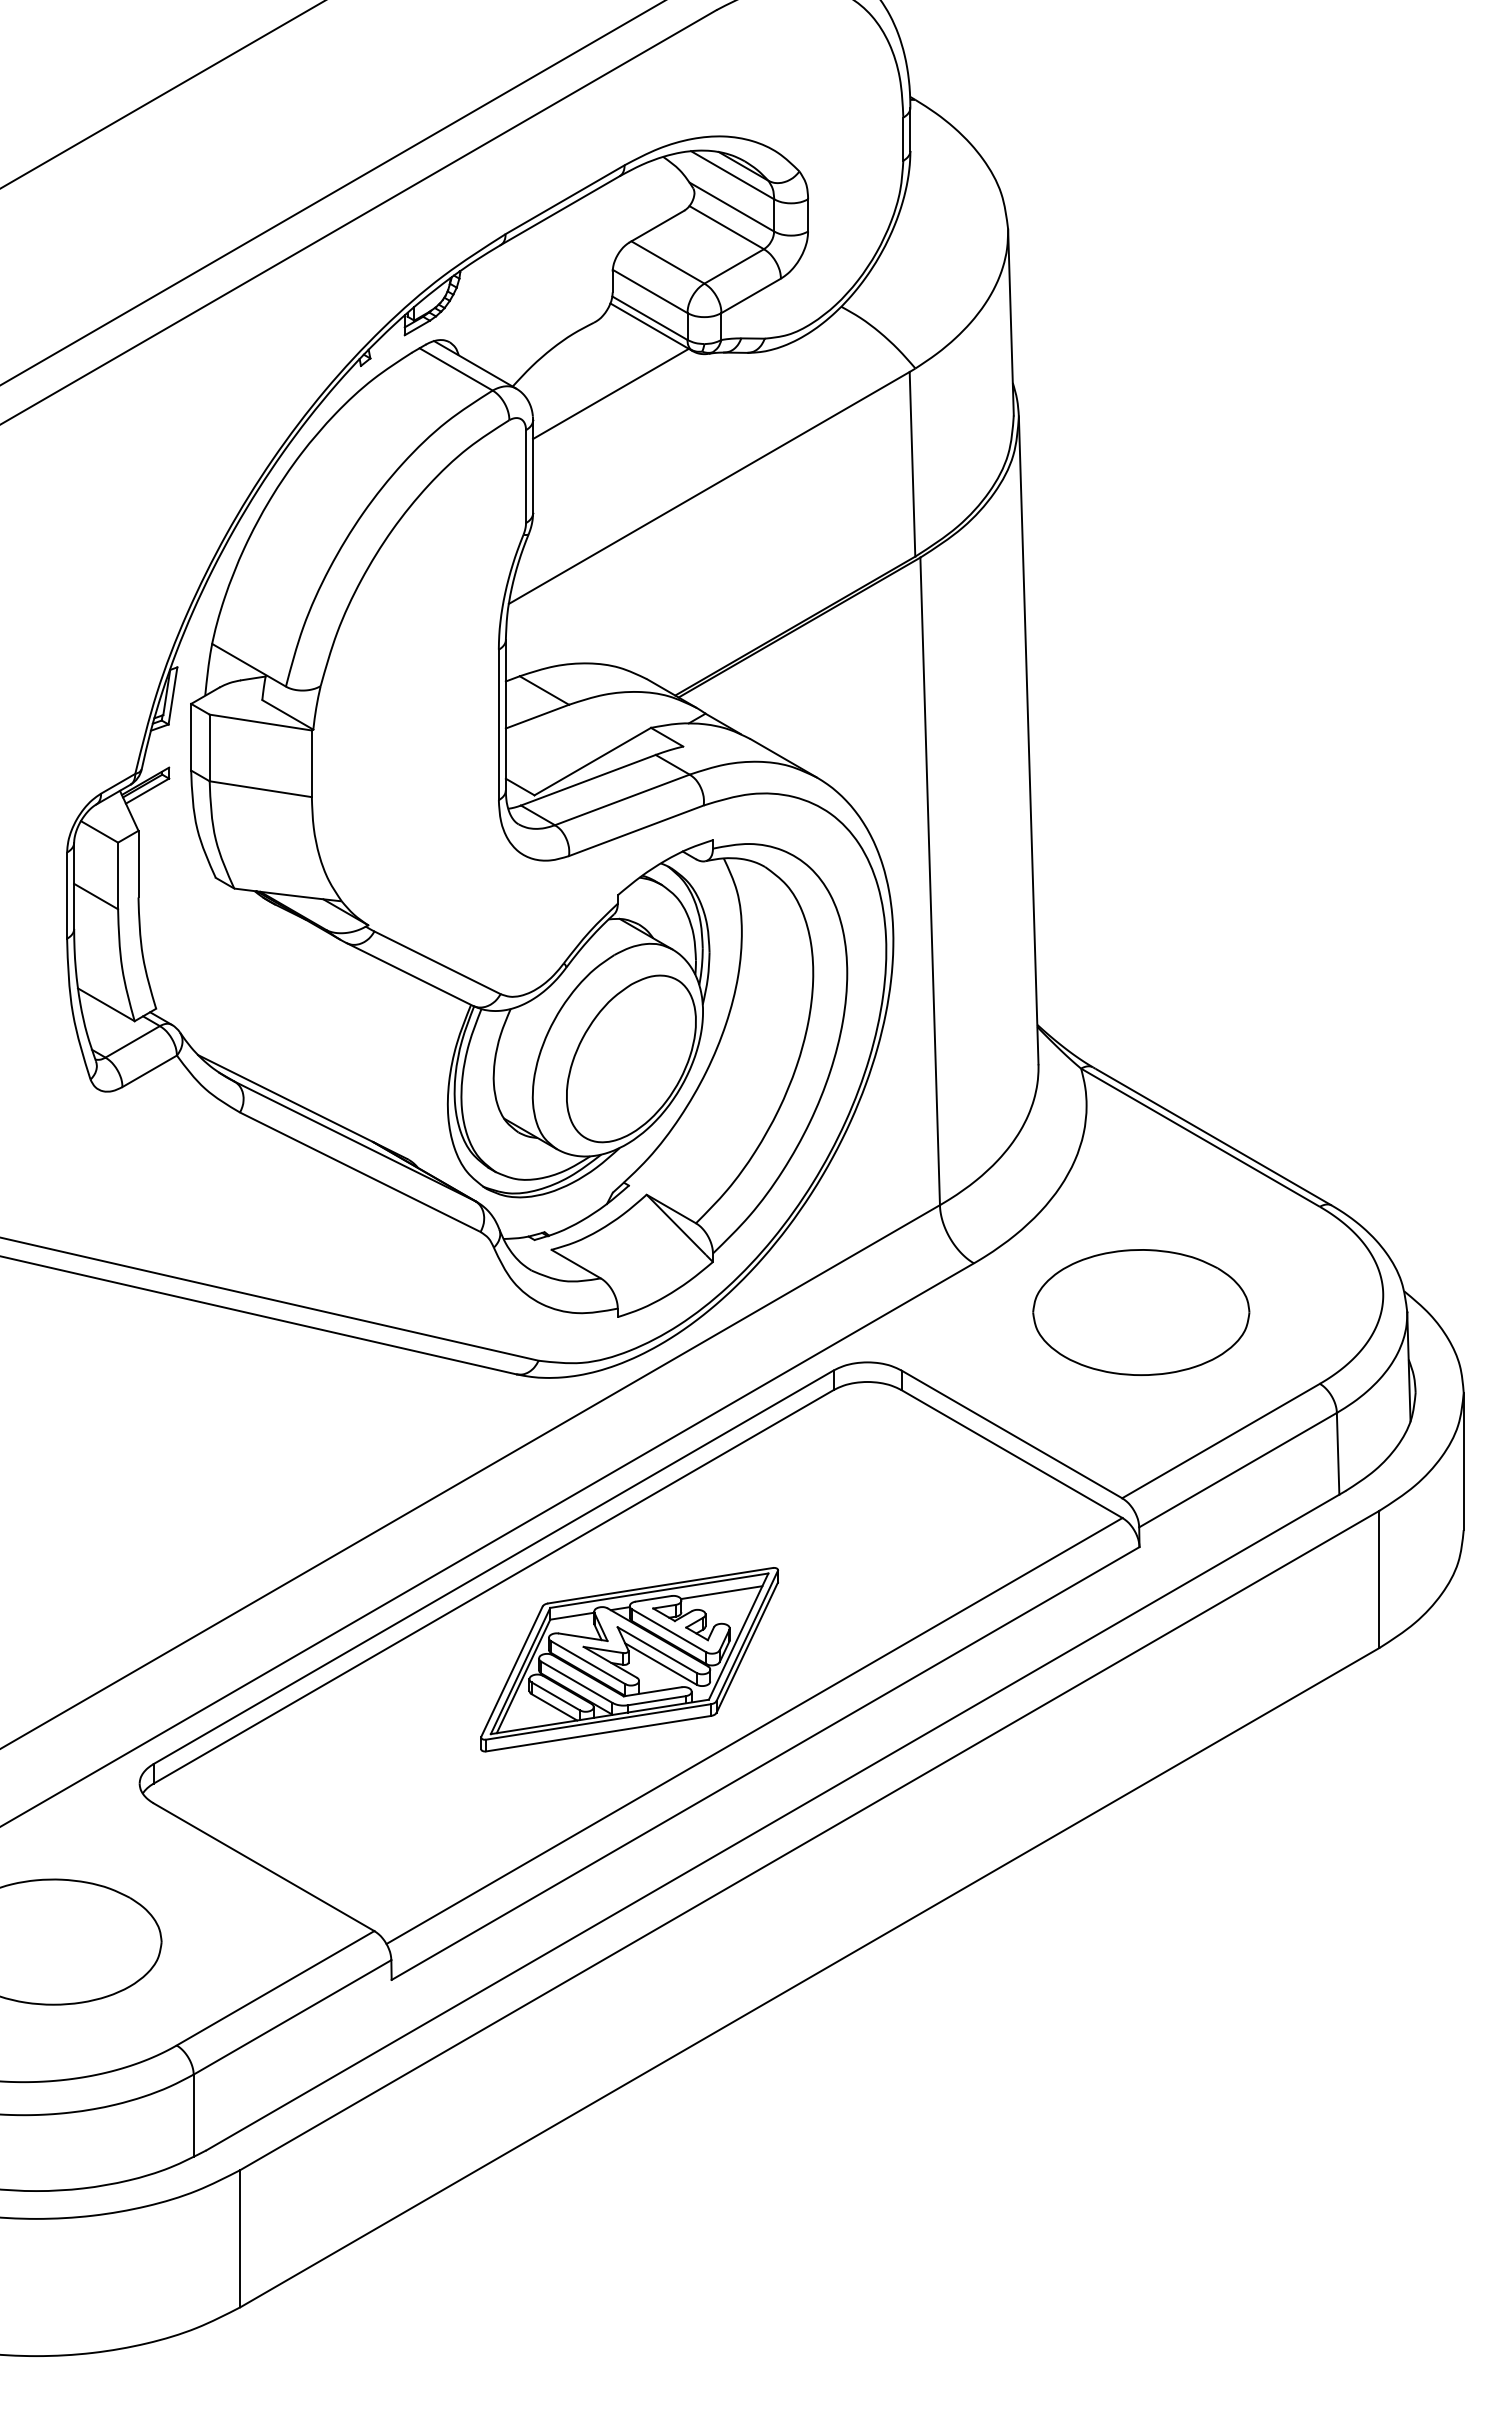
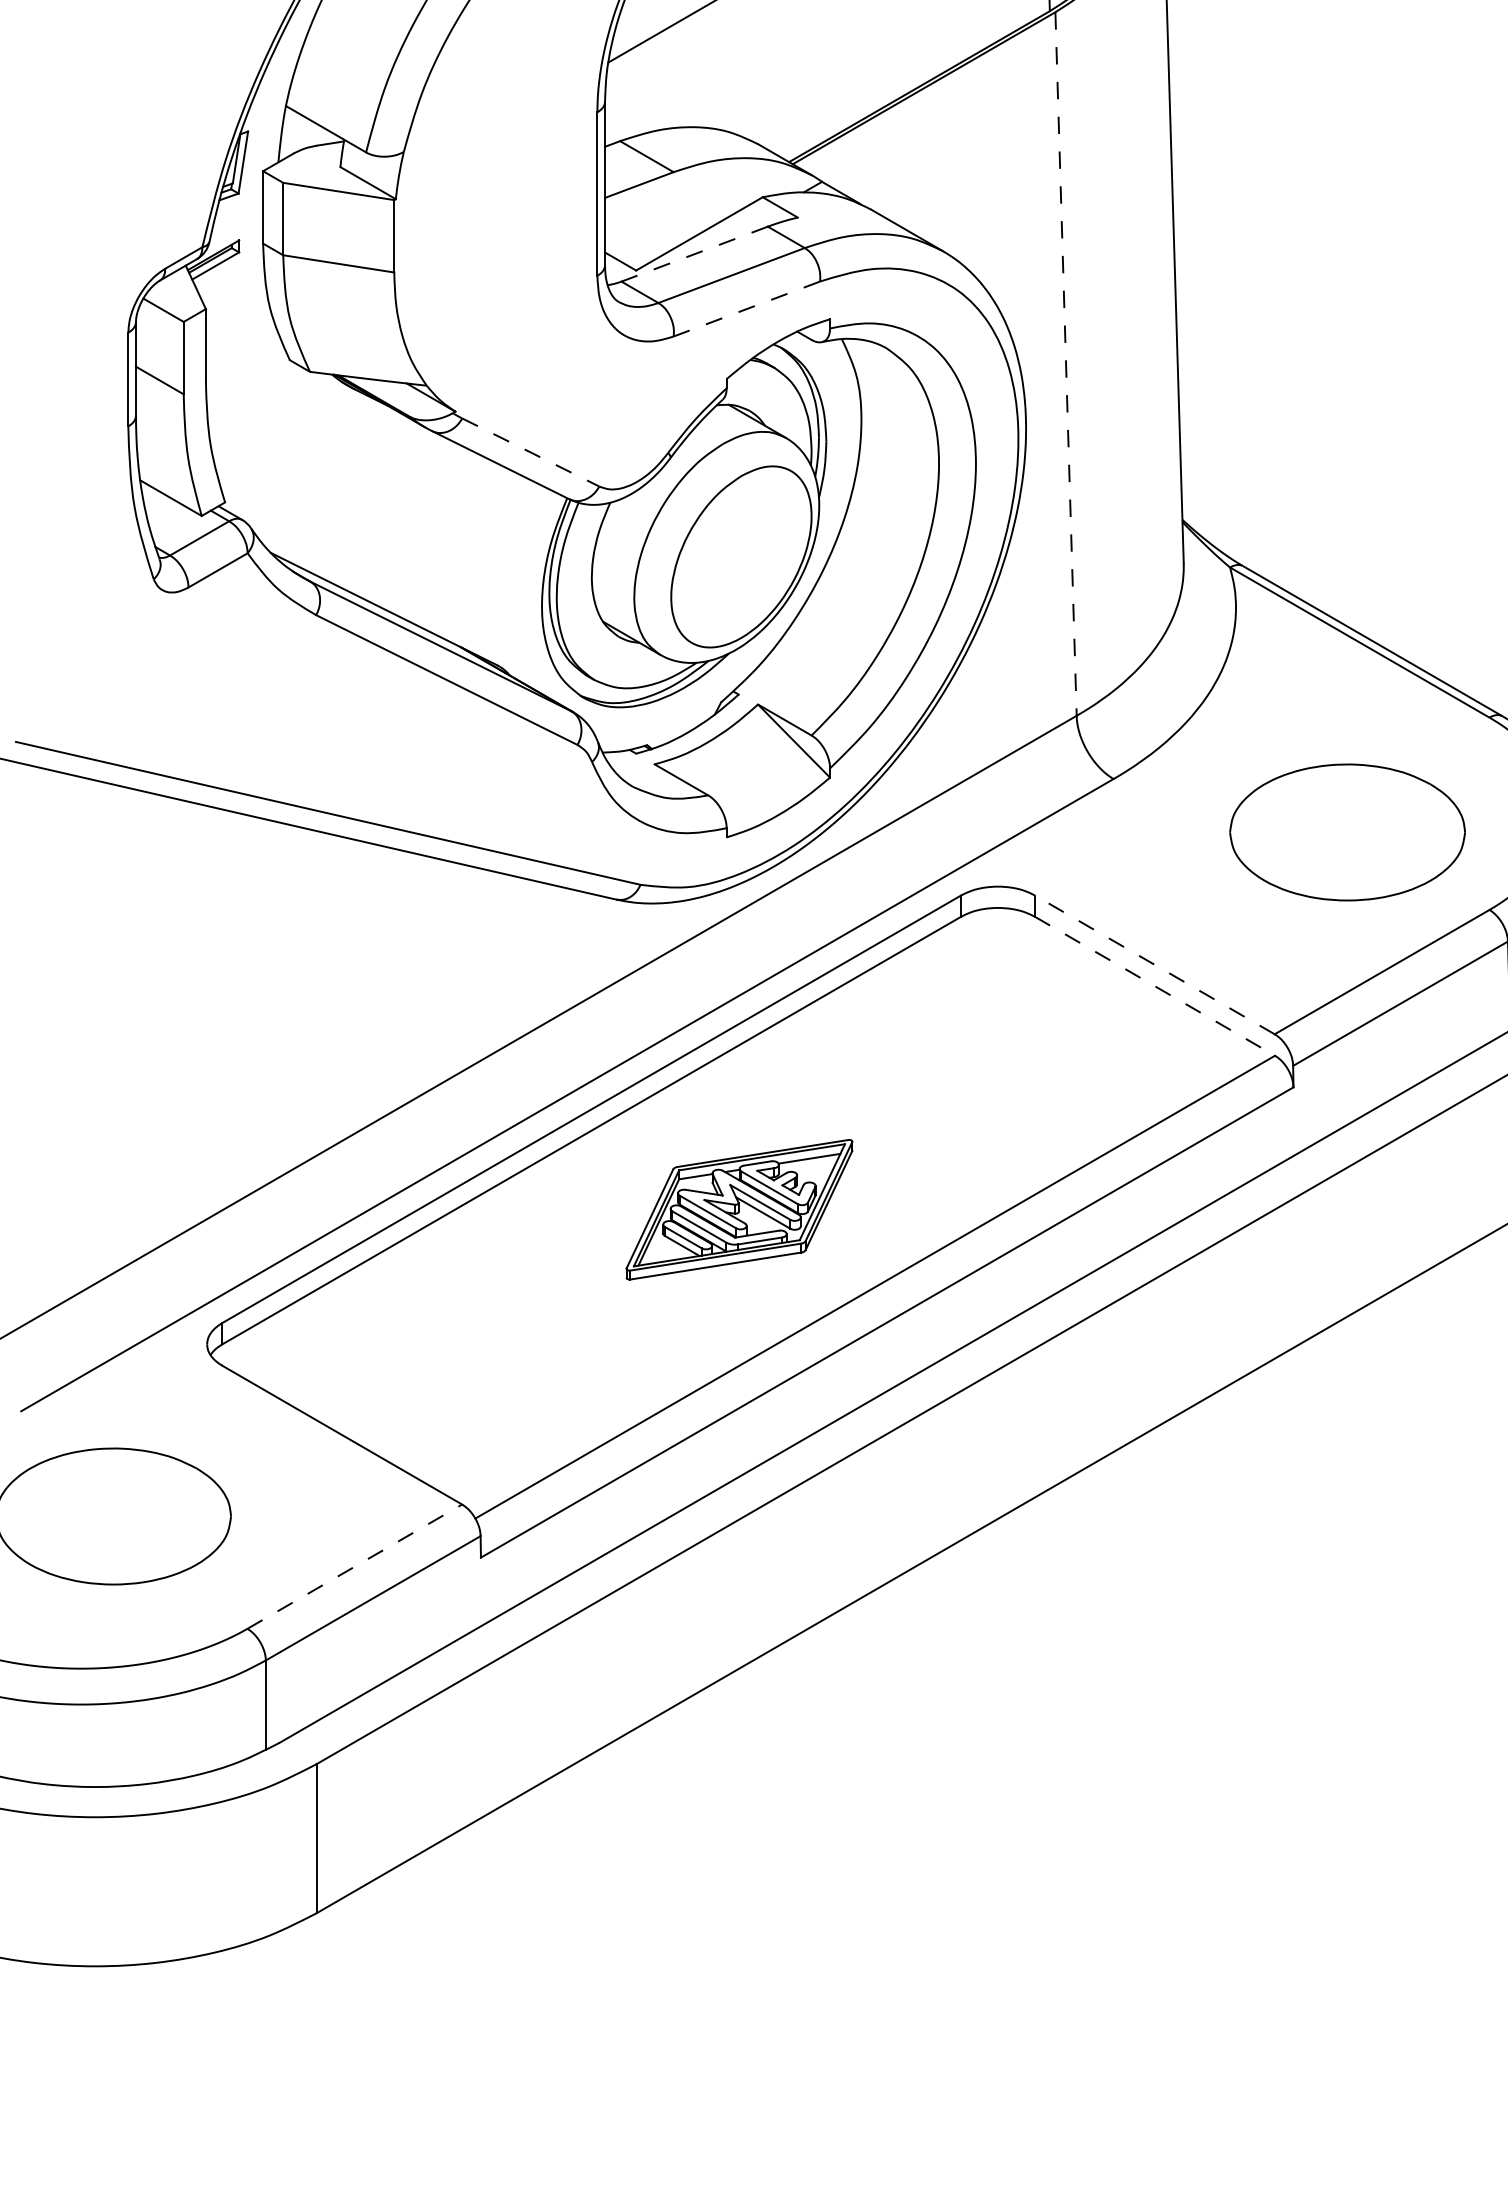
line: (588, 780) -> (694, 254), solid -> dashed
line: (636, 830) -> (746, 308), solid -> dashed
line: (930, 881) -> (1066, 364), solid -> dashed
line: (438, 963) -> (531, 453), solid -> dashed
part: (1141, 1312) -> (1347, 832), moved
line: (1011, 1434) -> (1154, 964), solid -> dashed
line: (1012, 1454) -> (1155, 986), solid -> dashed
part: (629, 1659) -> (739, 1209), size x0.7
line: (275, 1988) -> (354, 1566), solid -> dashed

